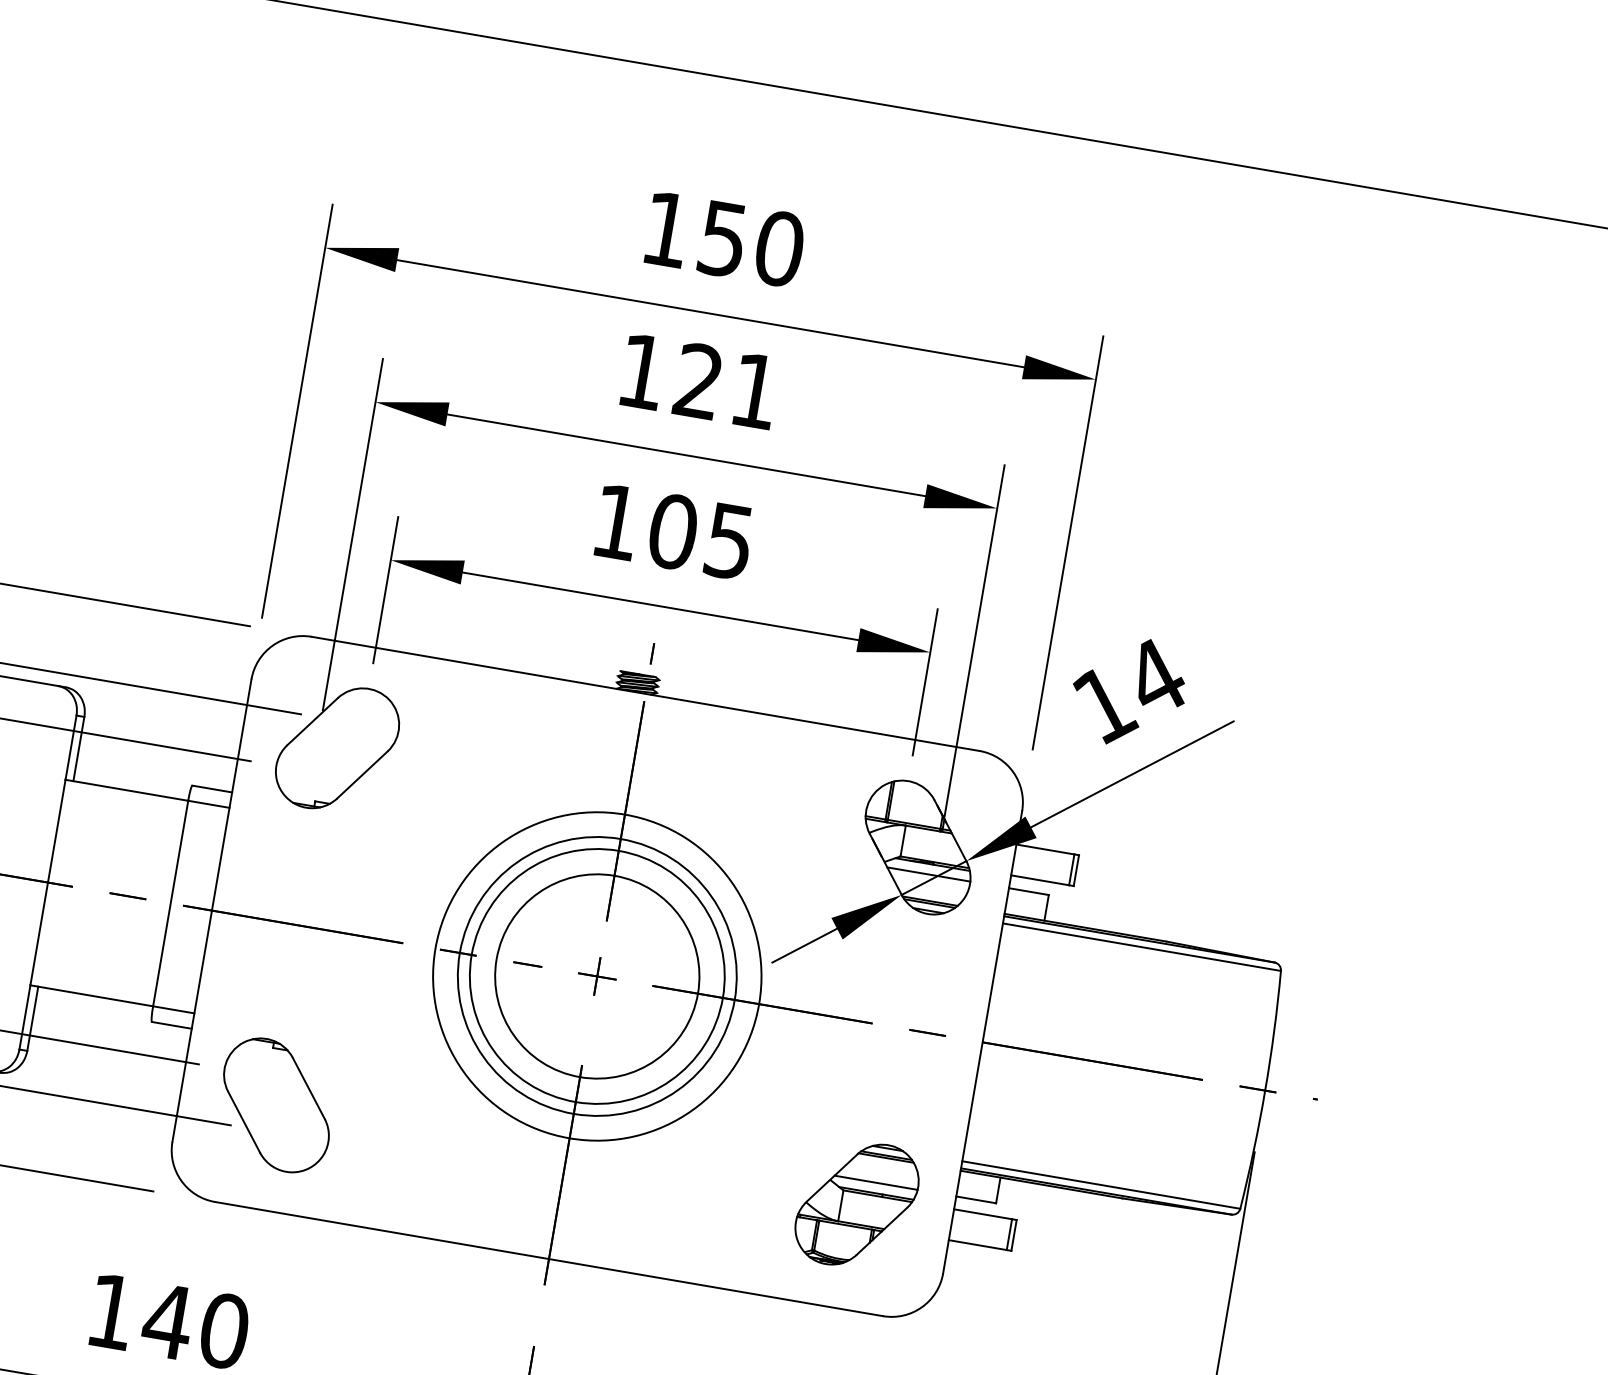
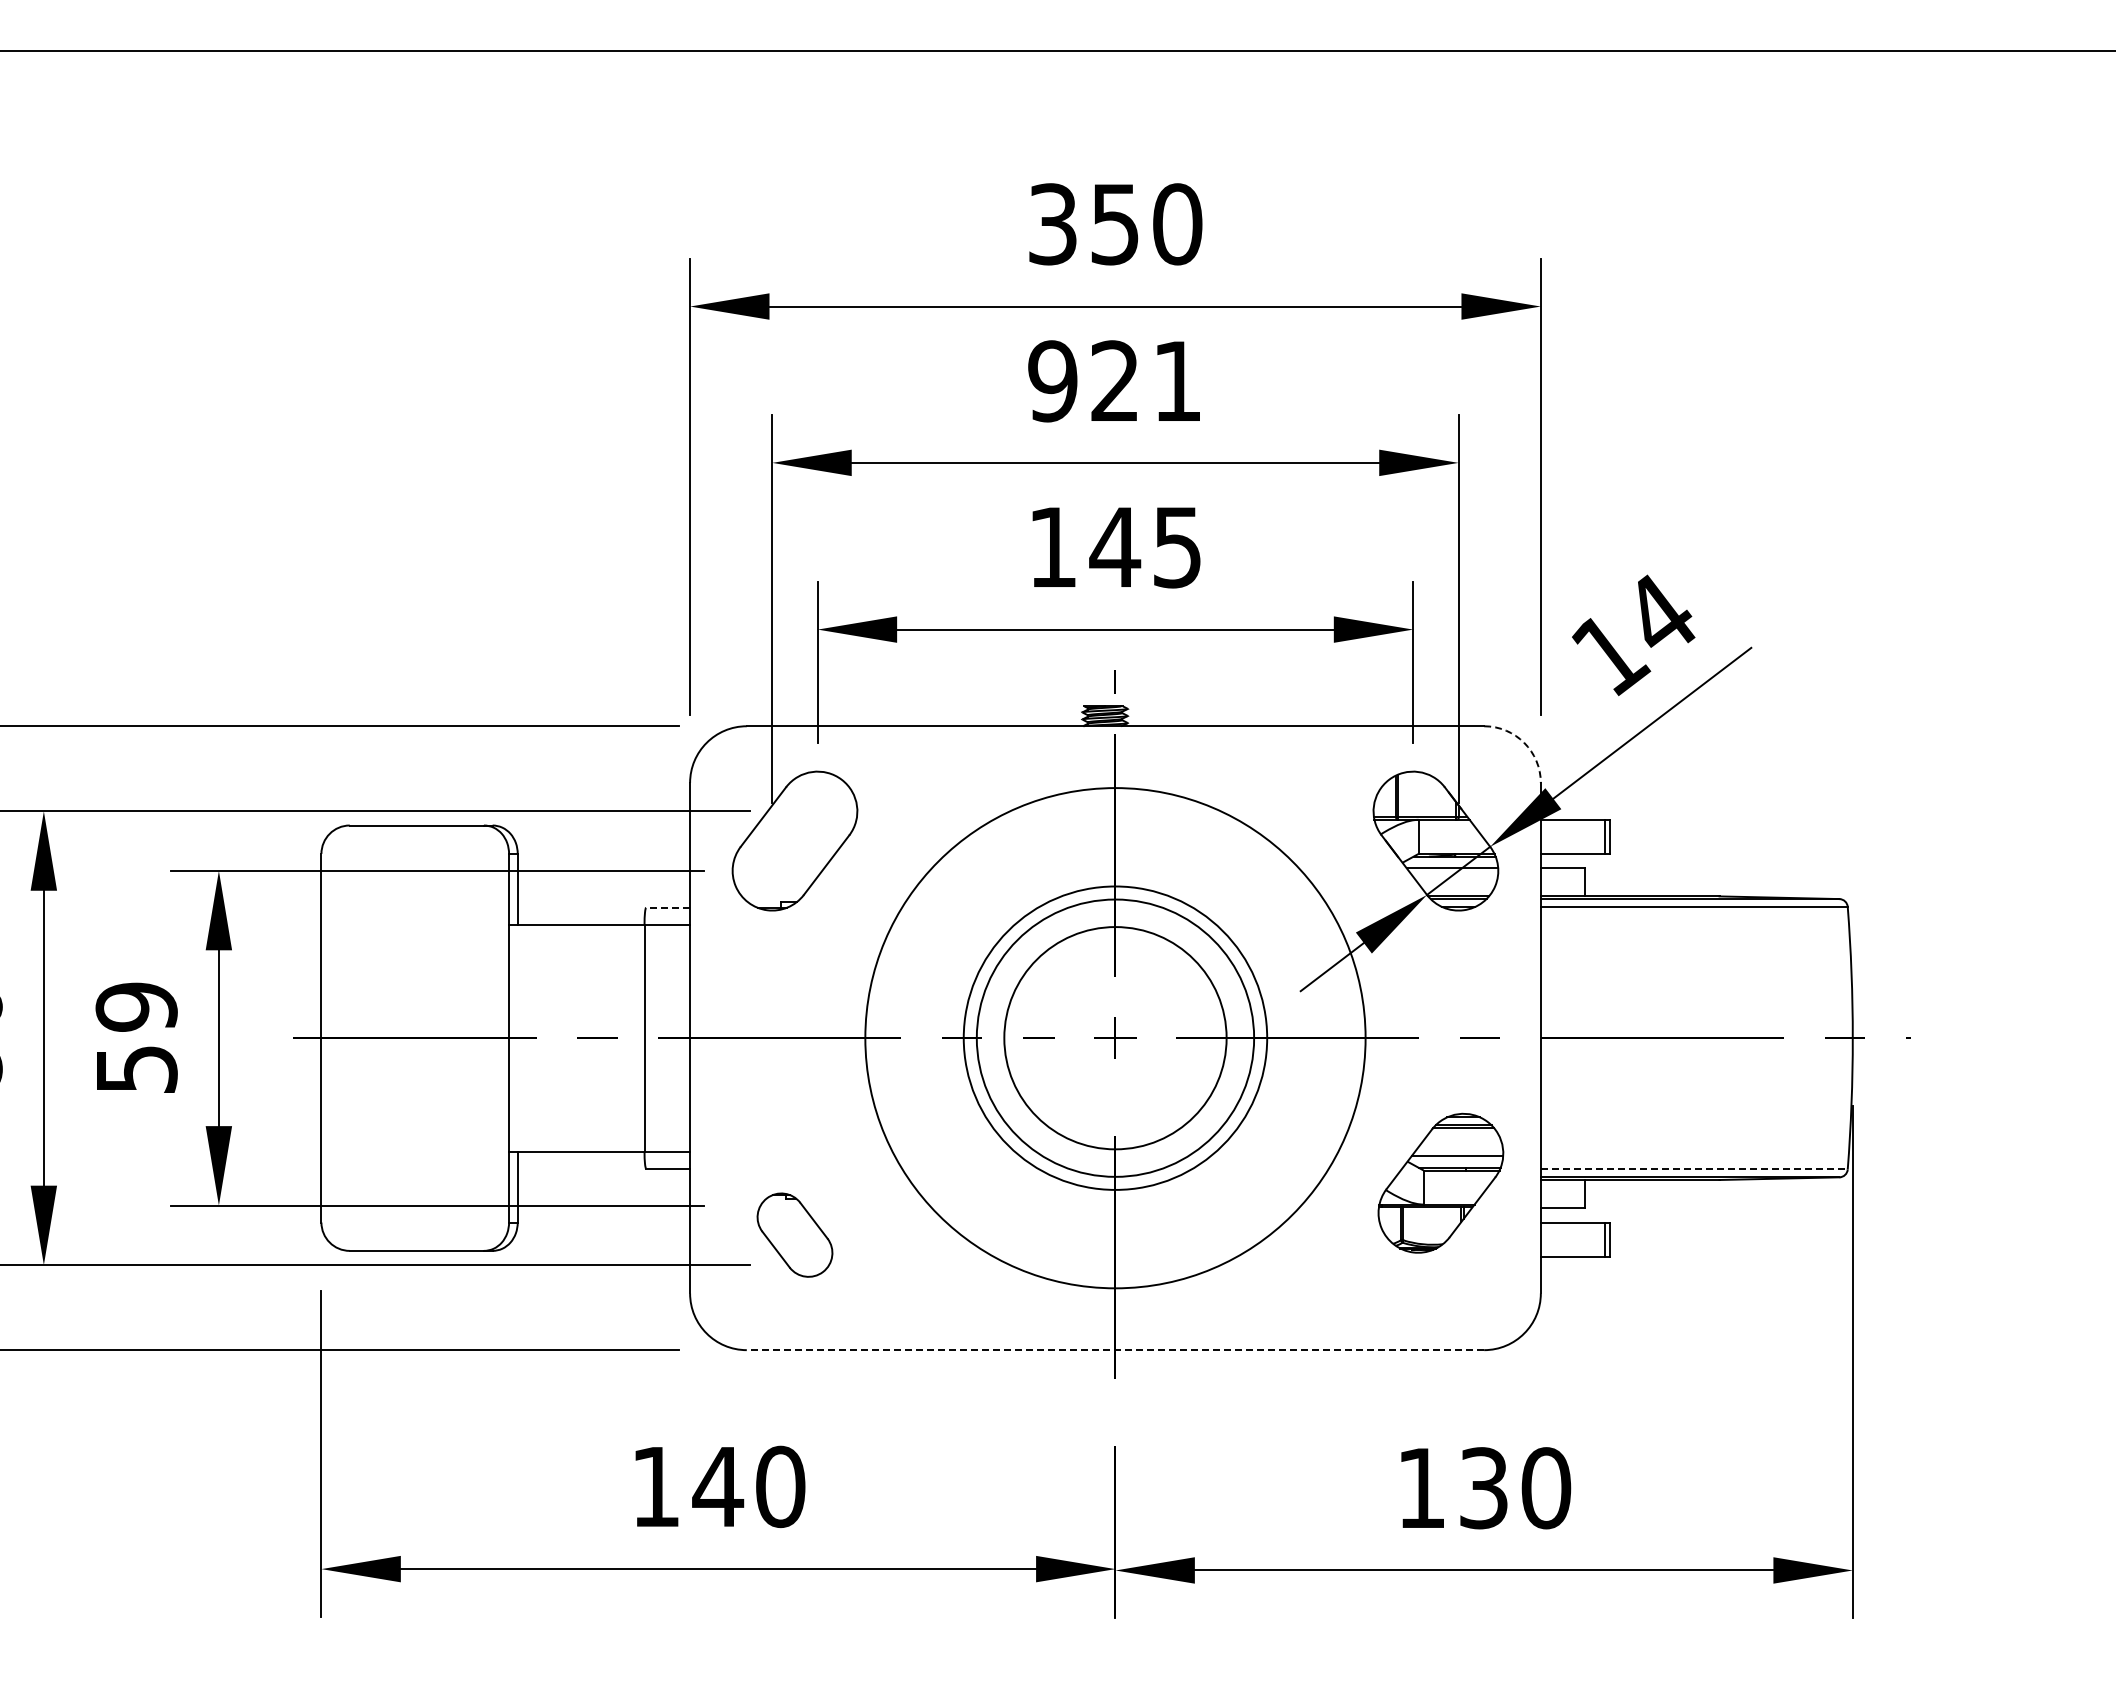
text: (666, 229) -> (1052, 224), 150 -> 350
text: (641, 371) -> (1052, 381), 121 -> 921
text: (673, 531) -> (1115, 547), 105 -> 145
arc: (1013, 771) -> (1524, 742), solid -> dashed
line: (212, 788) -> (668, 907), solid -> dashed
circle: (597, 975) -> (1115, 1037), size x1.4
part: (276, 1104) -> (794, 1234), size x0.6
line: (1101, 1185) -> (1694, 1169), solid -> dashed
part: (856, 1203) -> (1440, 1182), moved
line: (548, 1259) -> (1115, 1350), solid -> dashed

